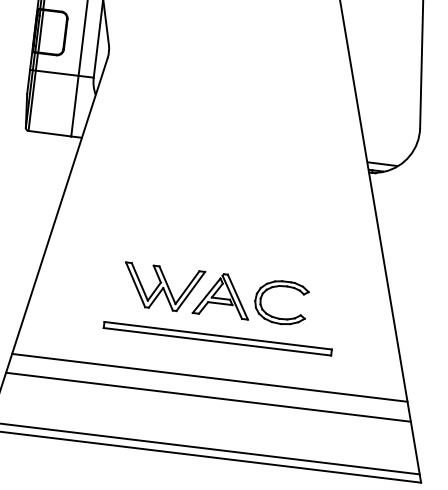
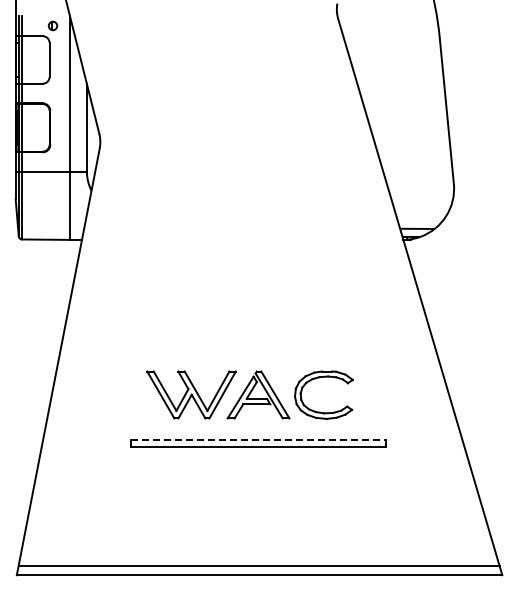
line: (218, 336) -> (259, 440), solid -> dashed
line: (209, 377) -> (254, 487), removed
line: (207, 397) -> (255, 509), removed

